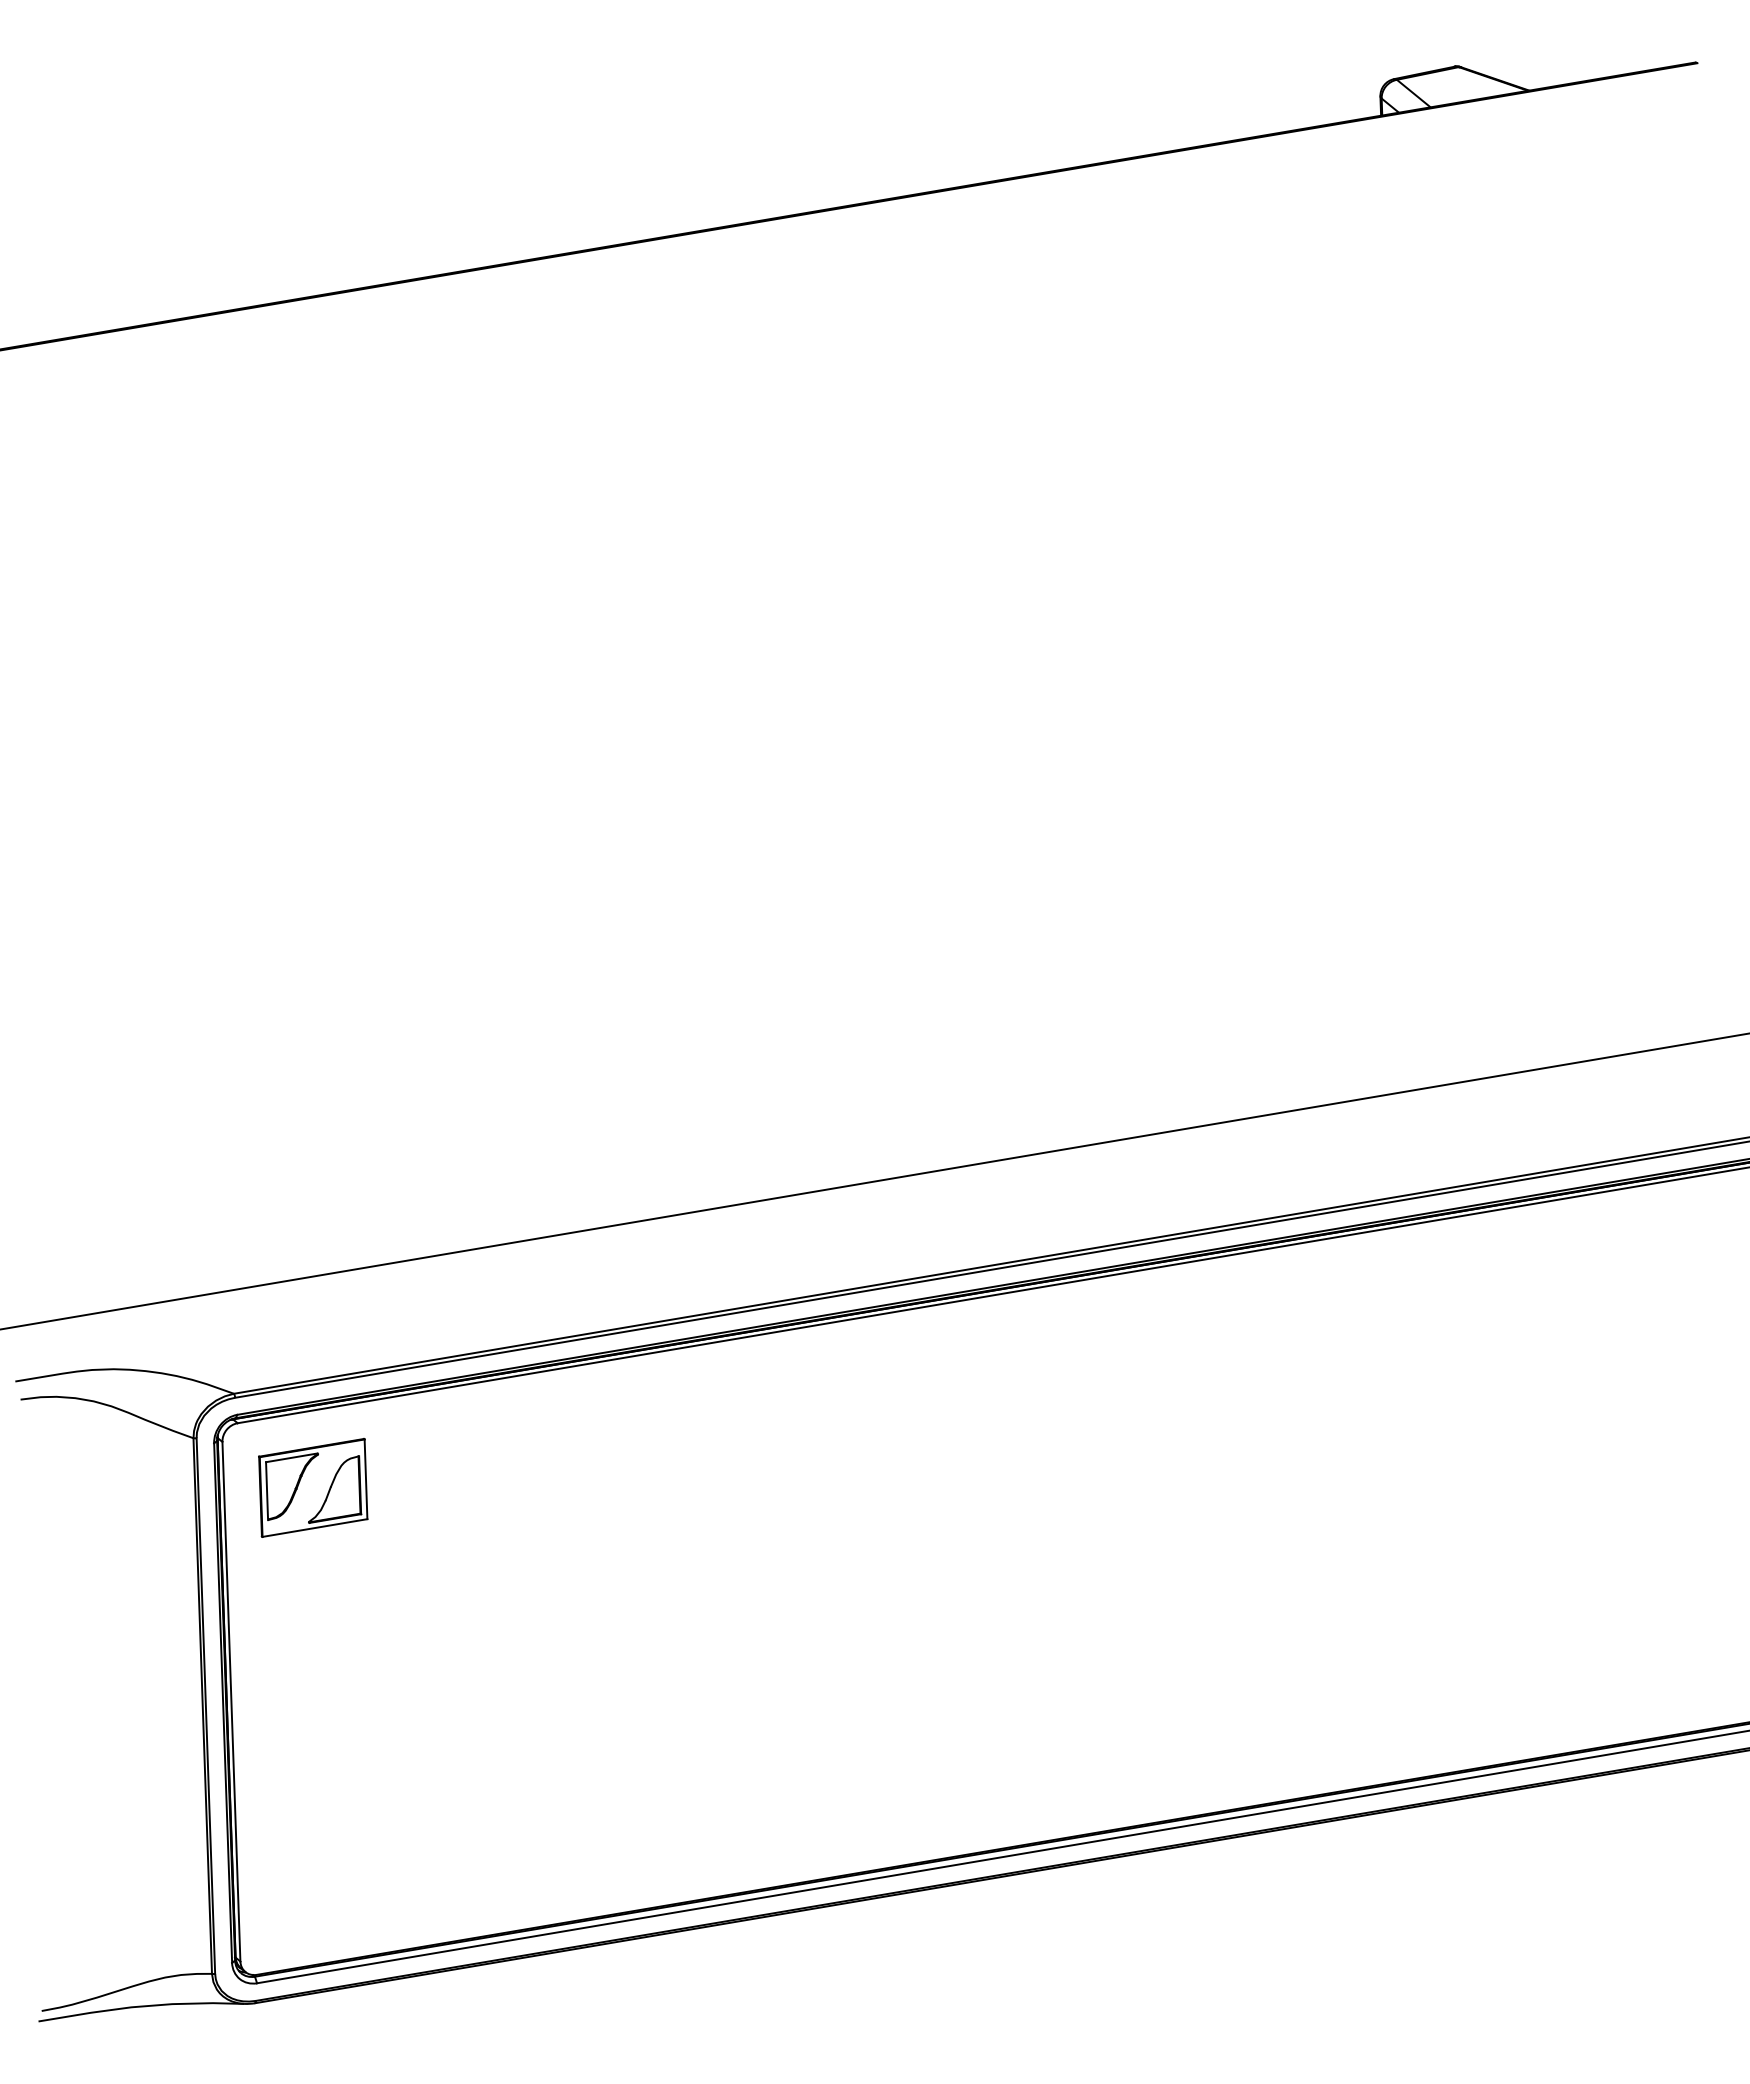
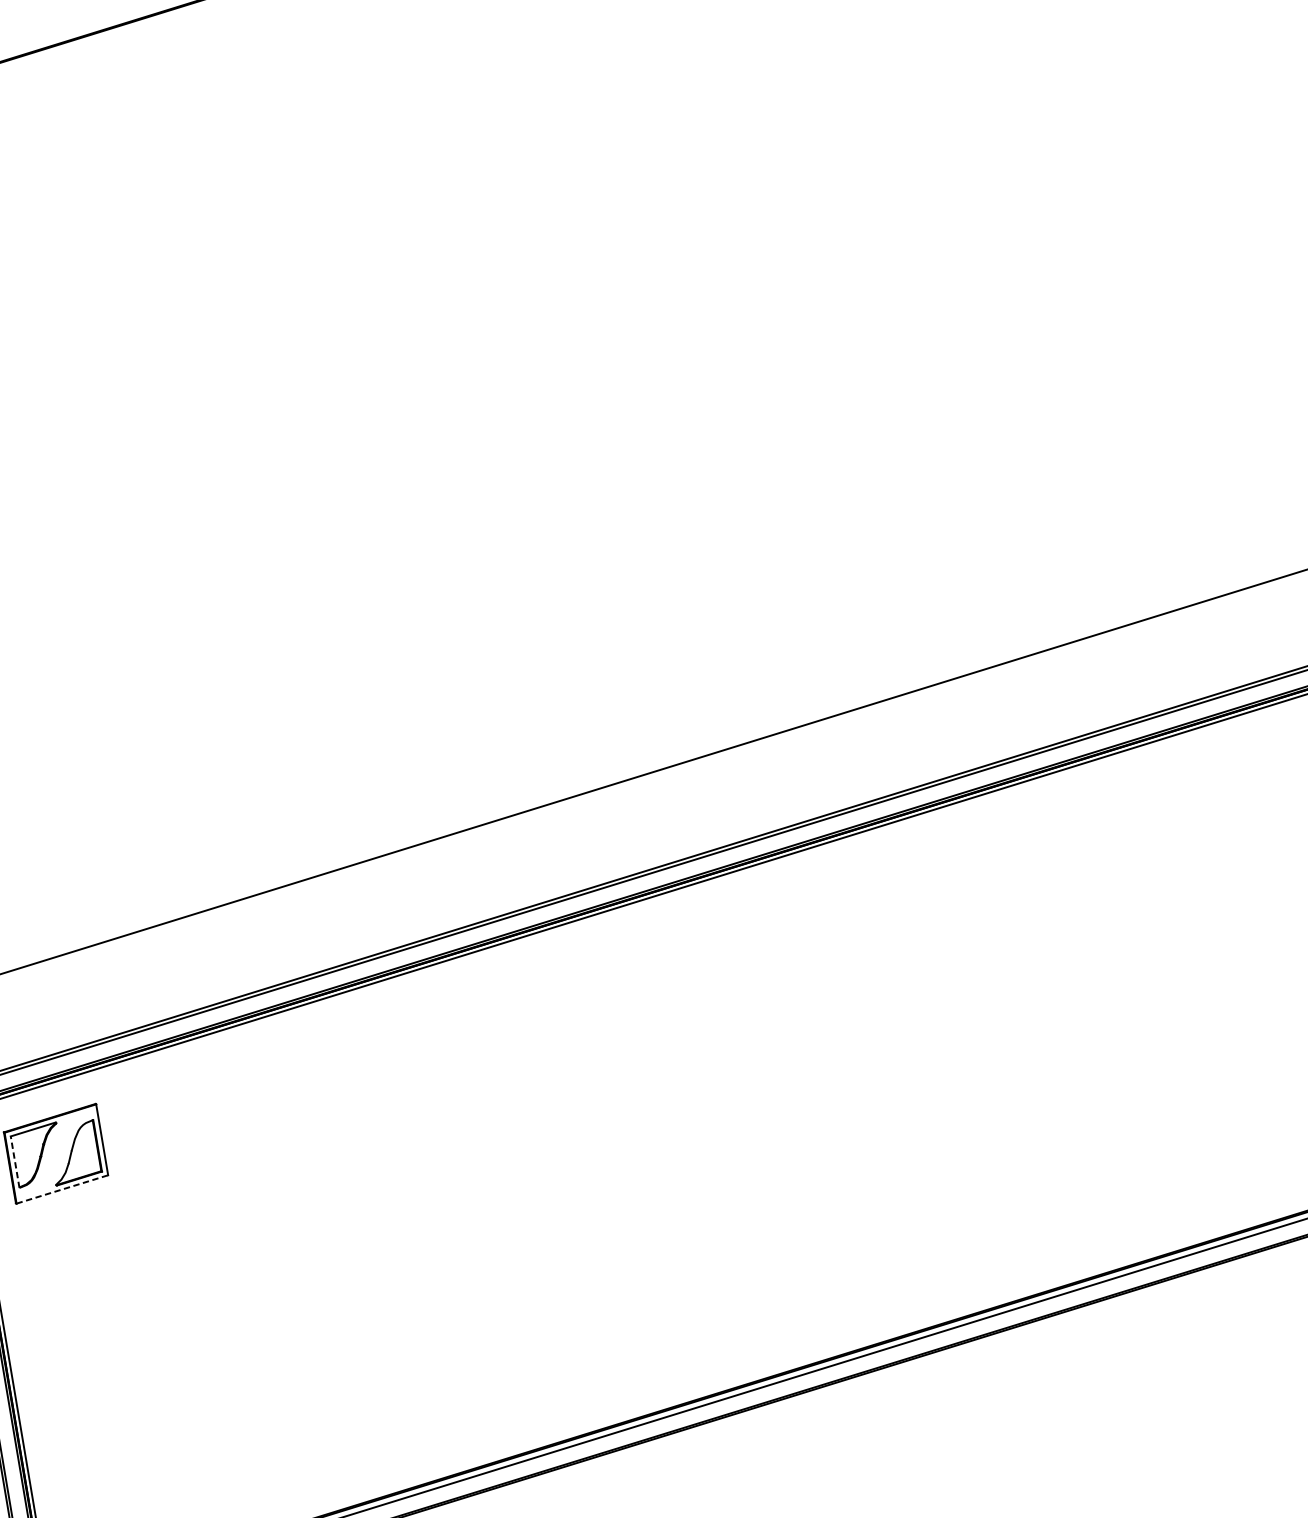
line: (267, 1491) -> (15, 1162), solid -> dashed
line: (315, 1527) -> (62, 1188), solid -> dashed

